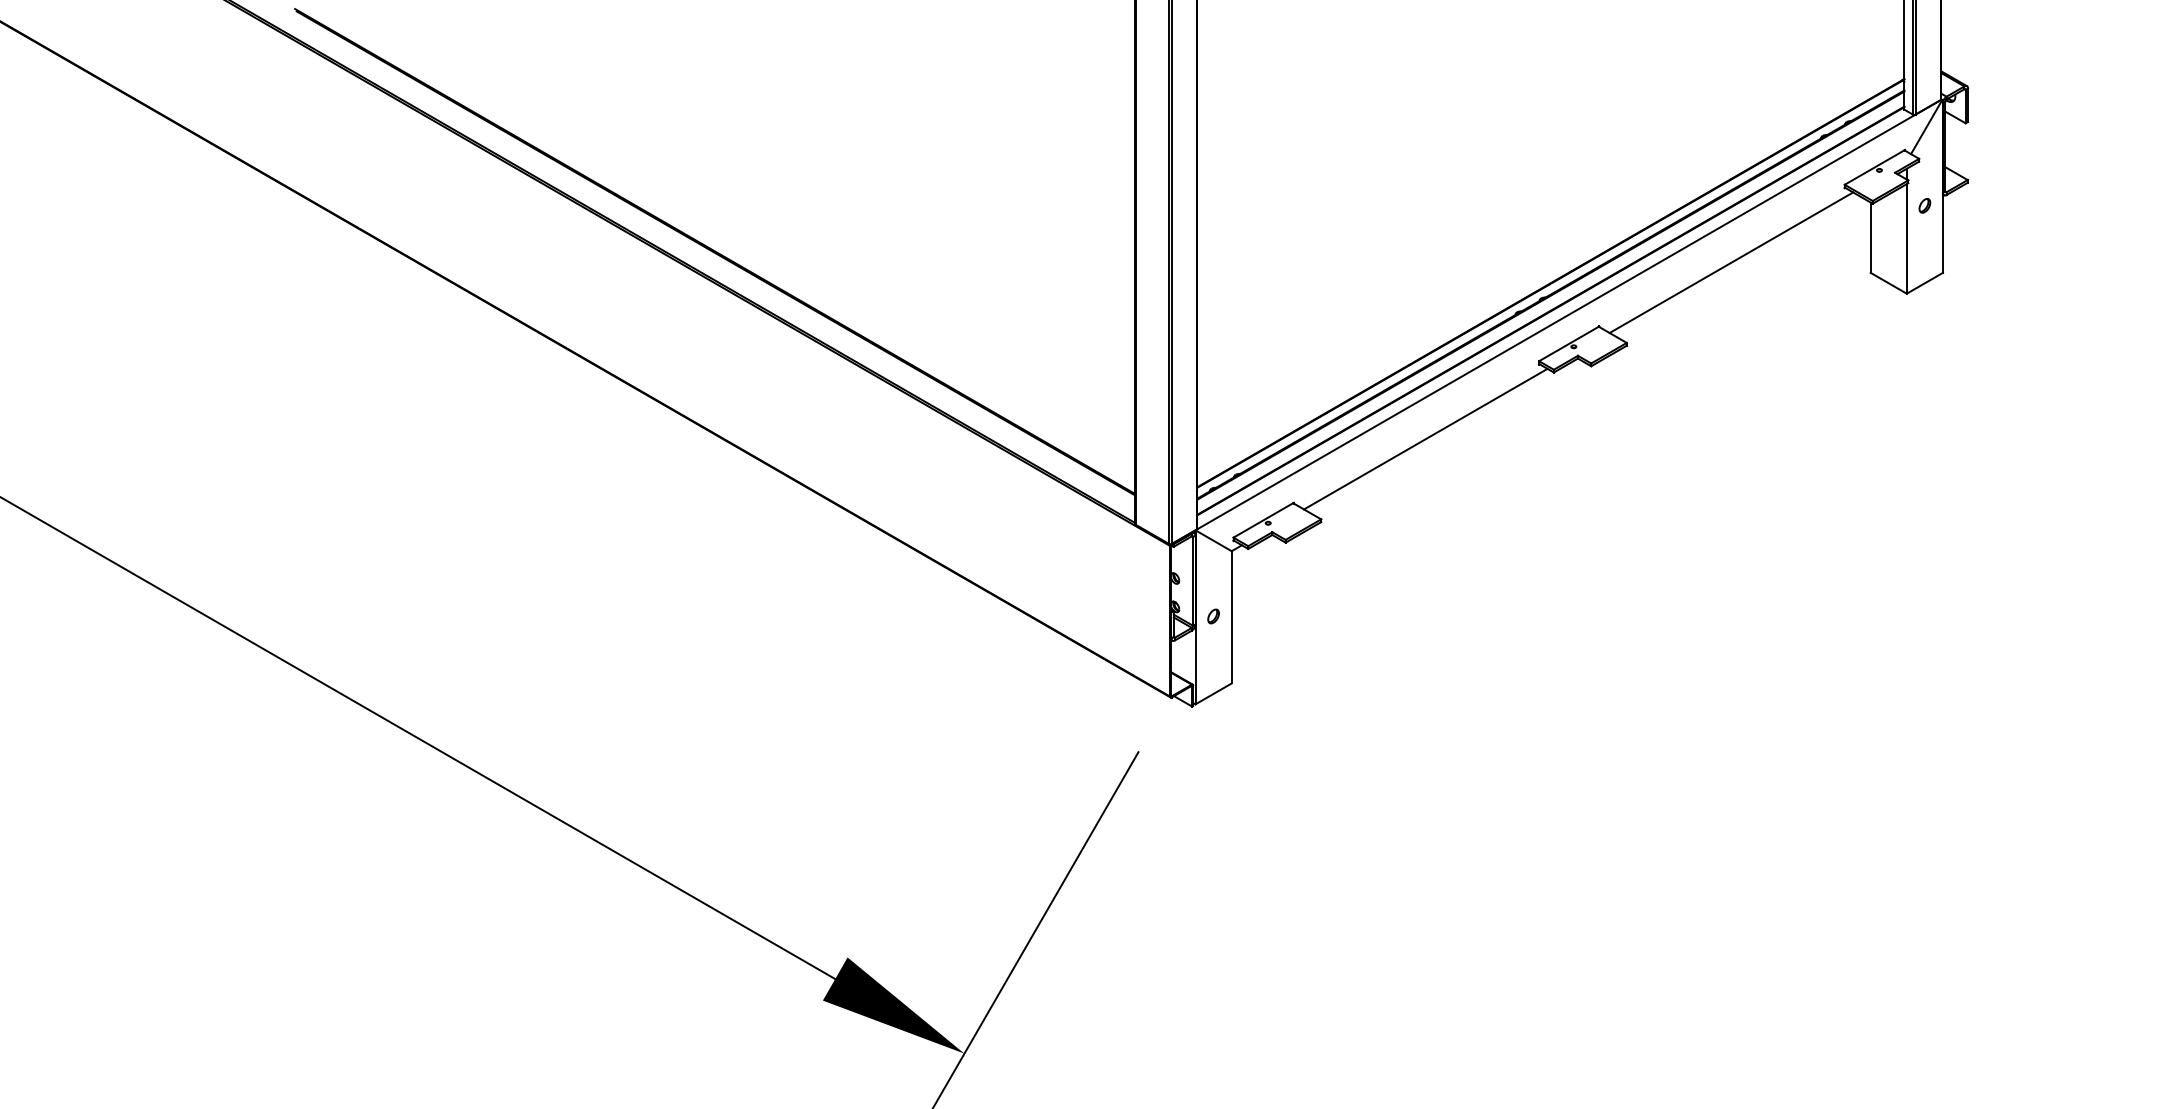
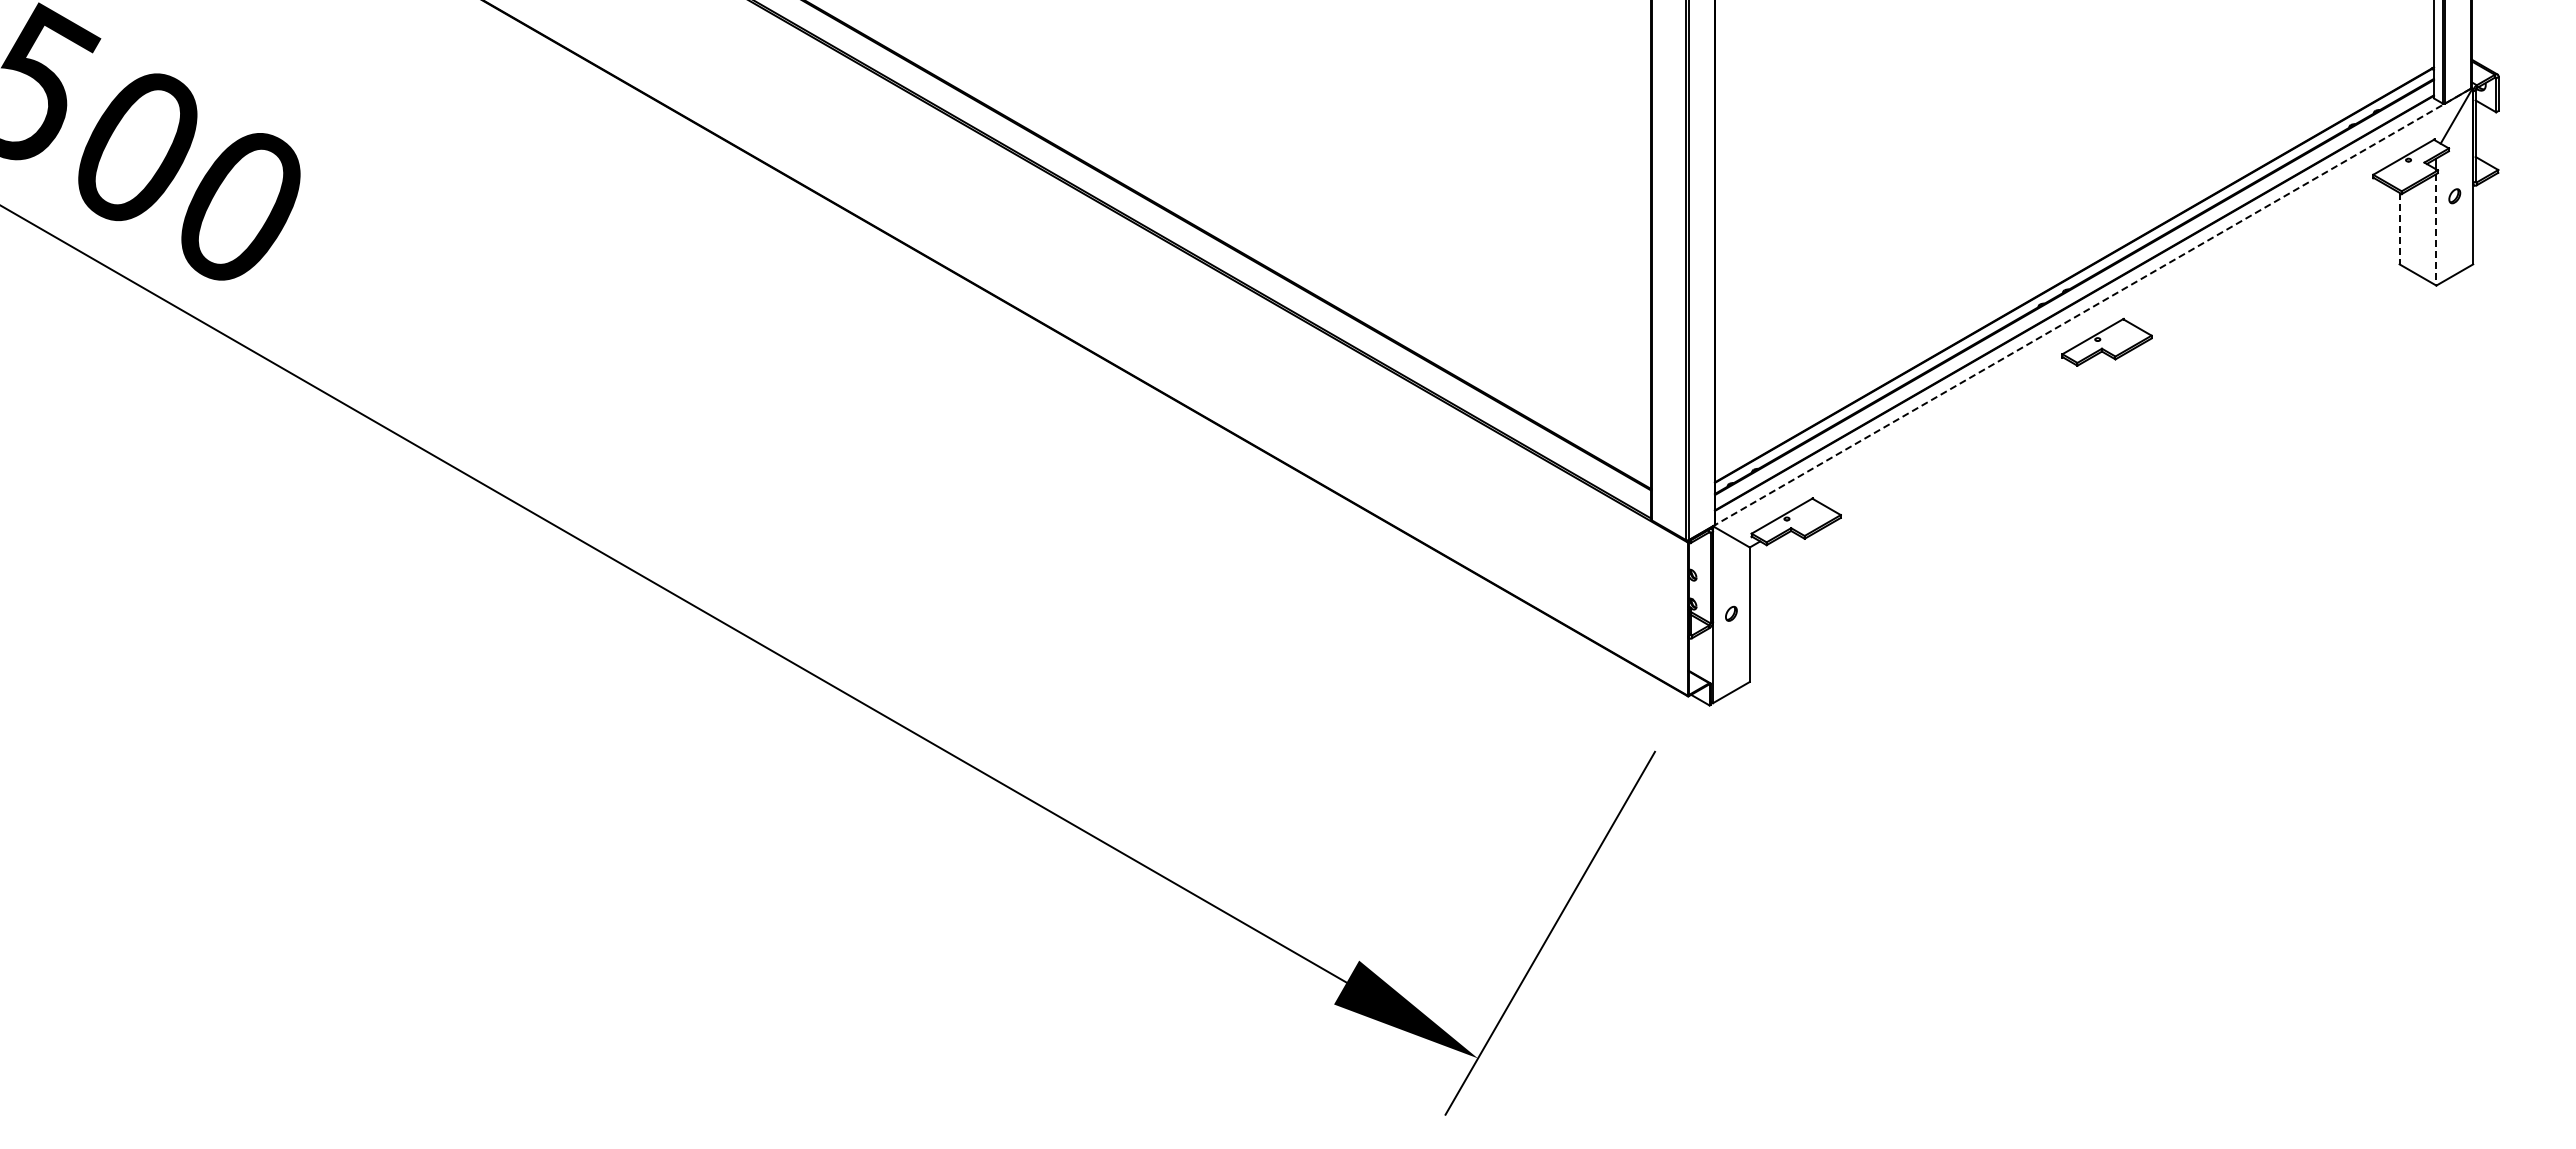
line: (1870, 237) -> (2399, 228), solid -> dashed
line: (1906, 238) -> (2436, 229), solid -> dashed
line: (1730, 262) -> (2257, 253), removed
line: (1568, 315) -> (2092, 307), solid -> dashed
line: (1426, 439) -> (1947, 433), removed

